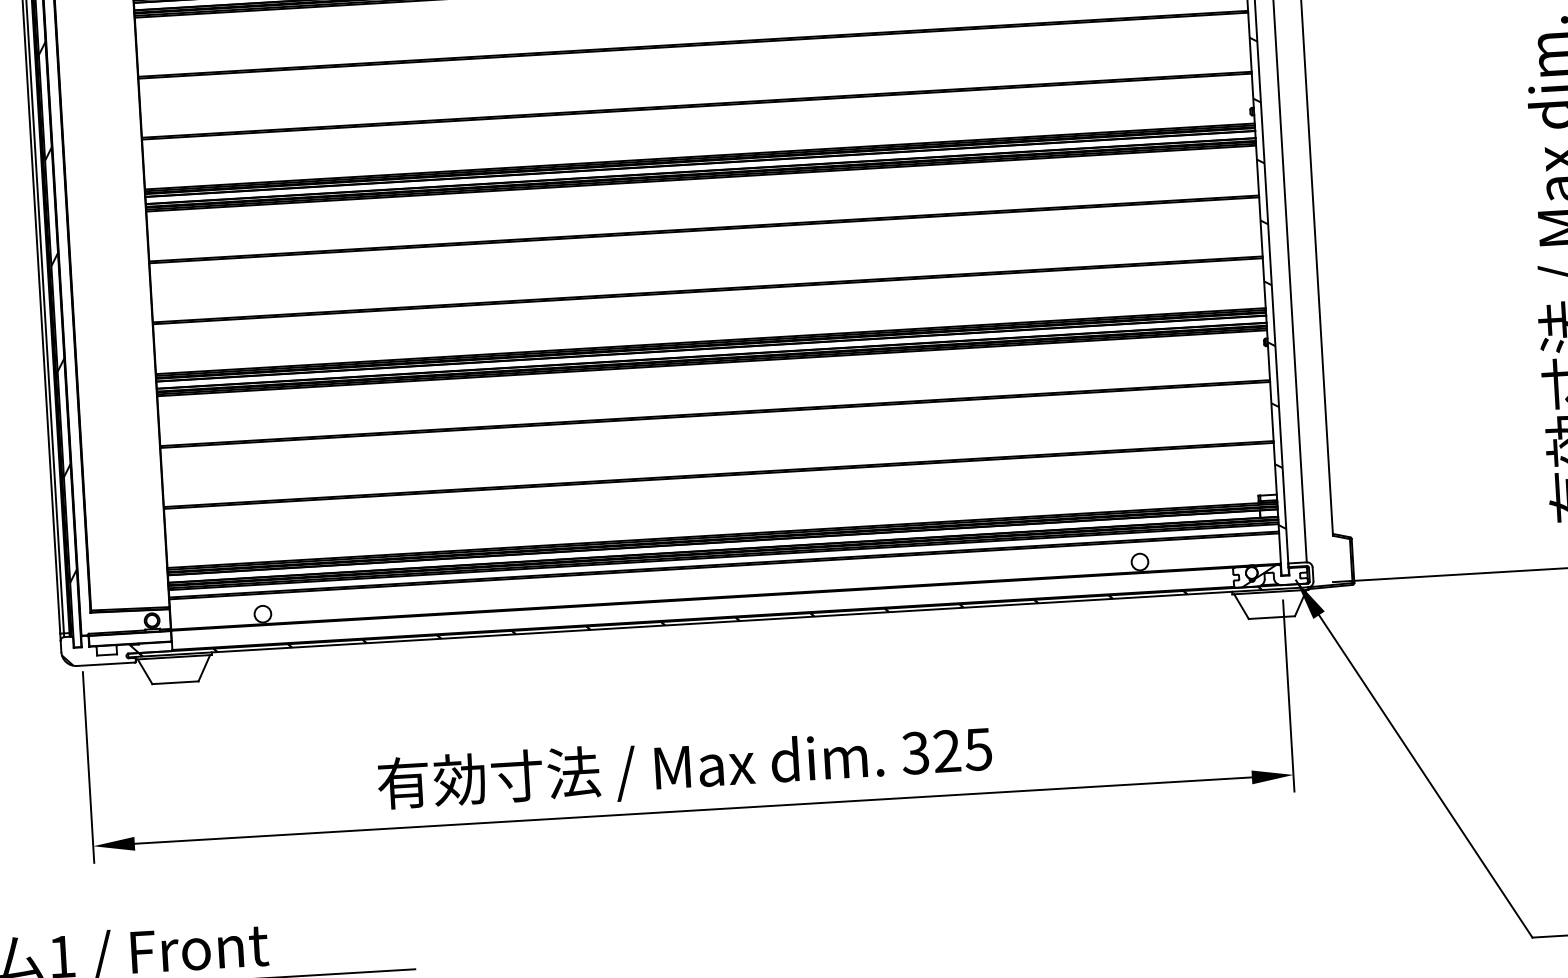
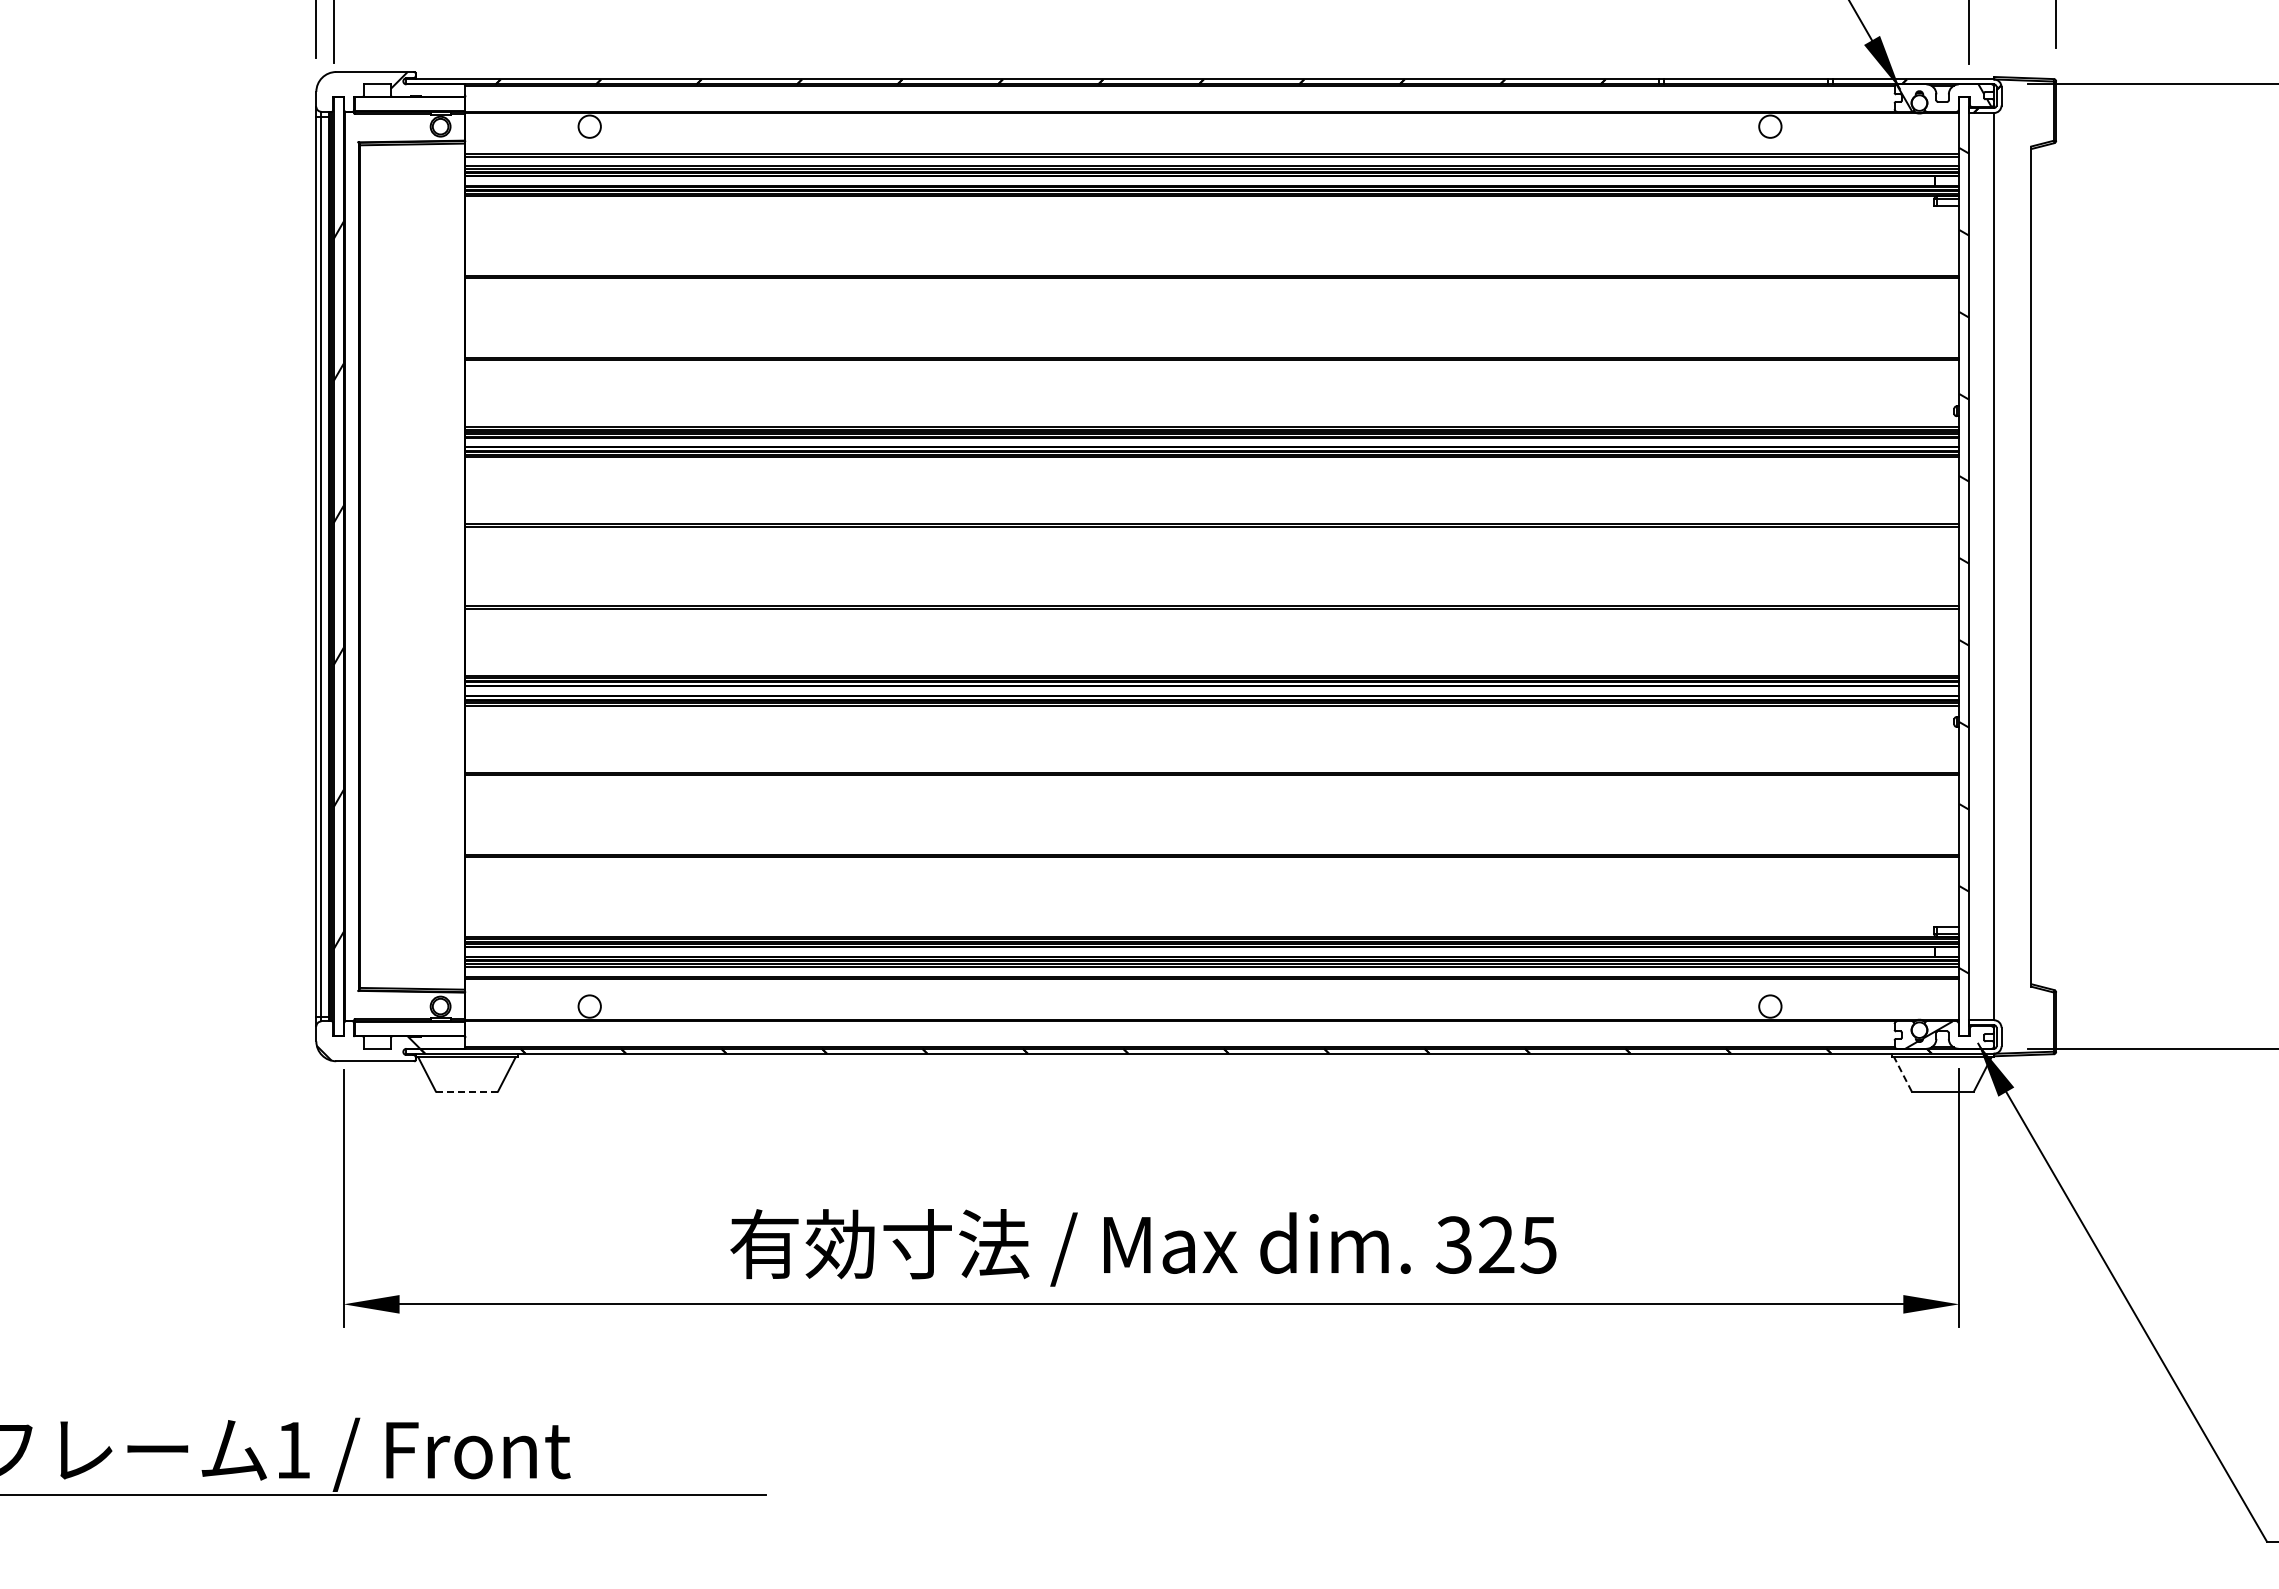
line: (1241, 605) -> (1902, 1073), solid -> dashed
line: (175, 682) -> (467, 1091), solid -> dashed

